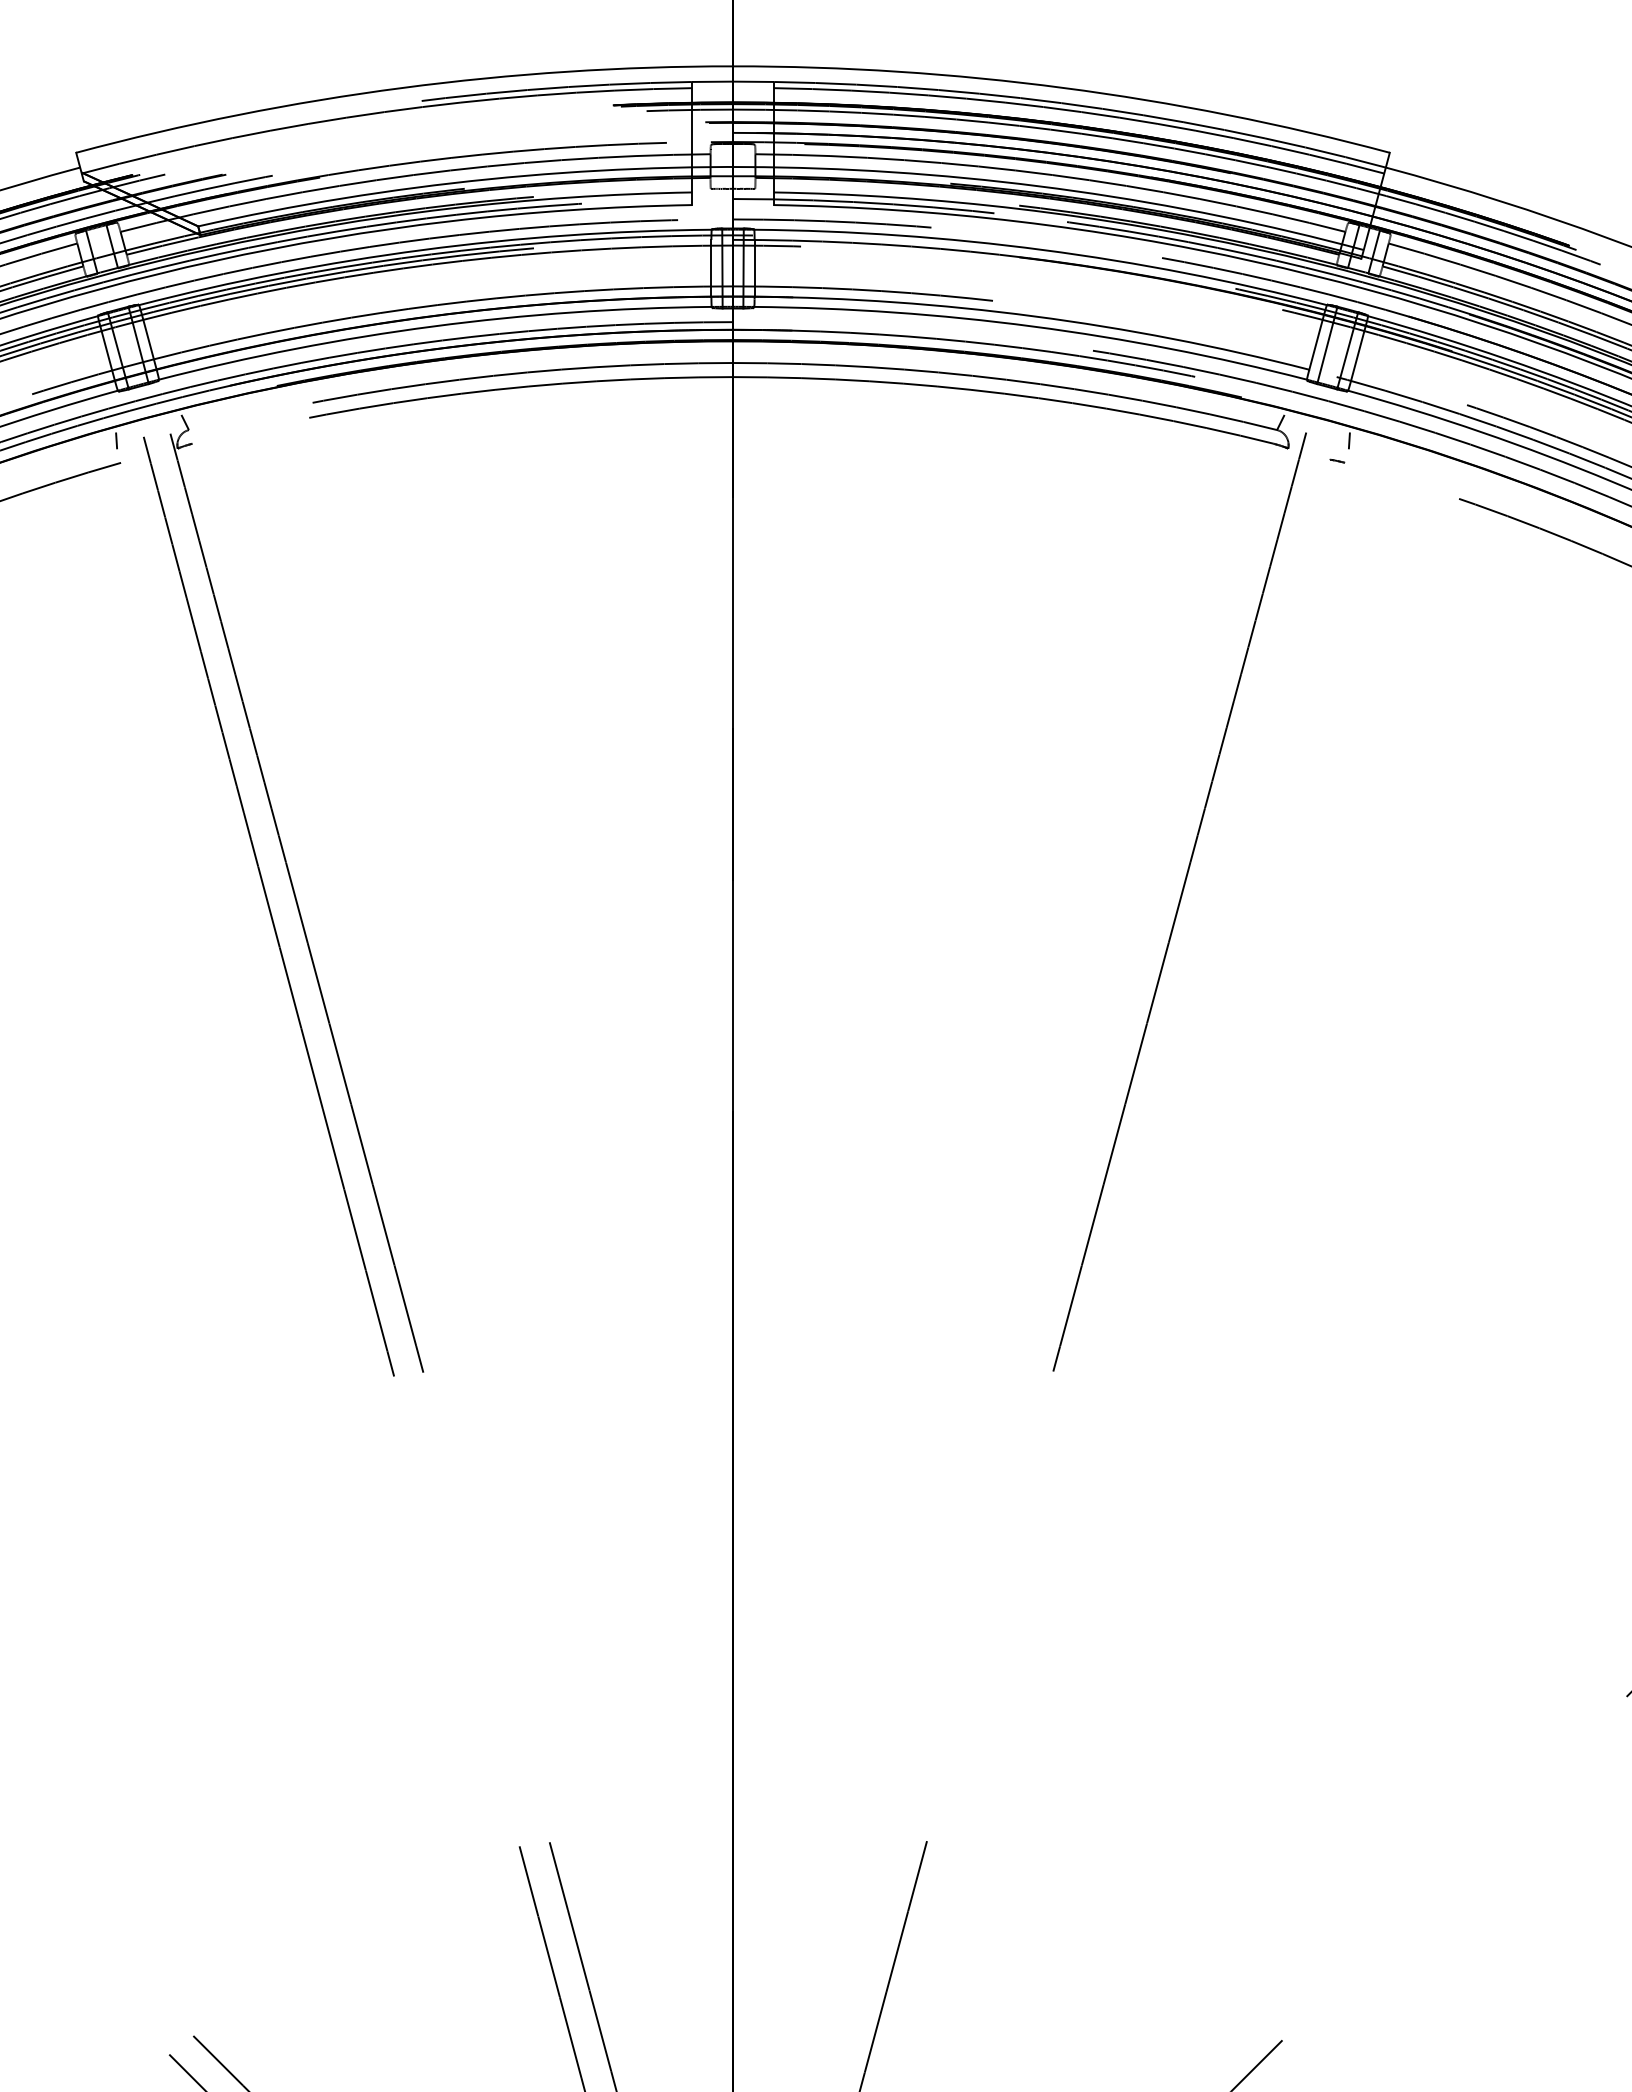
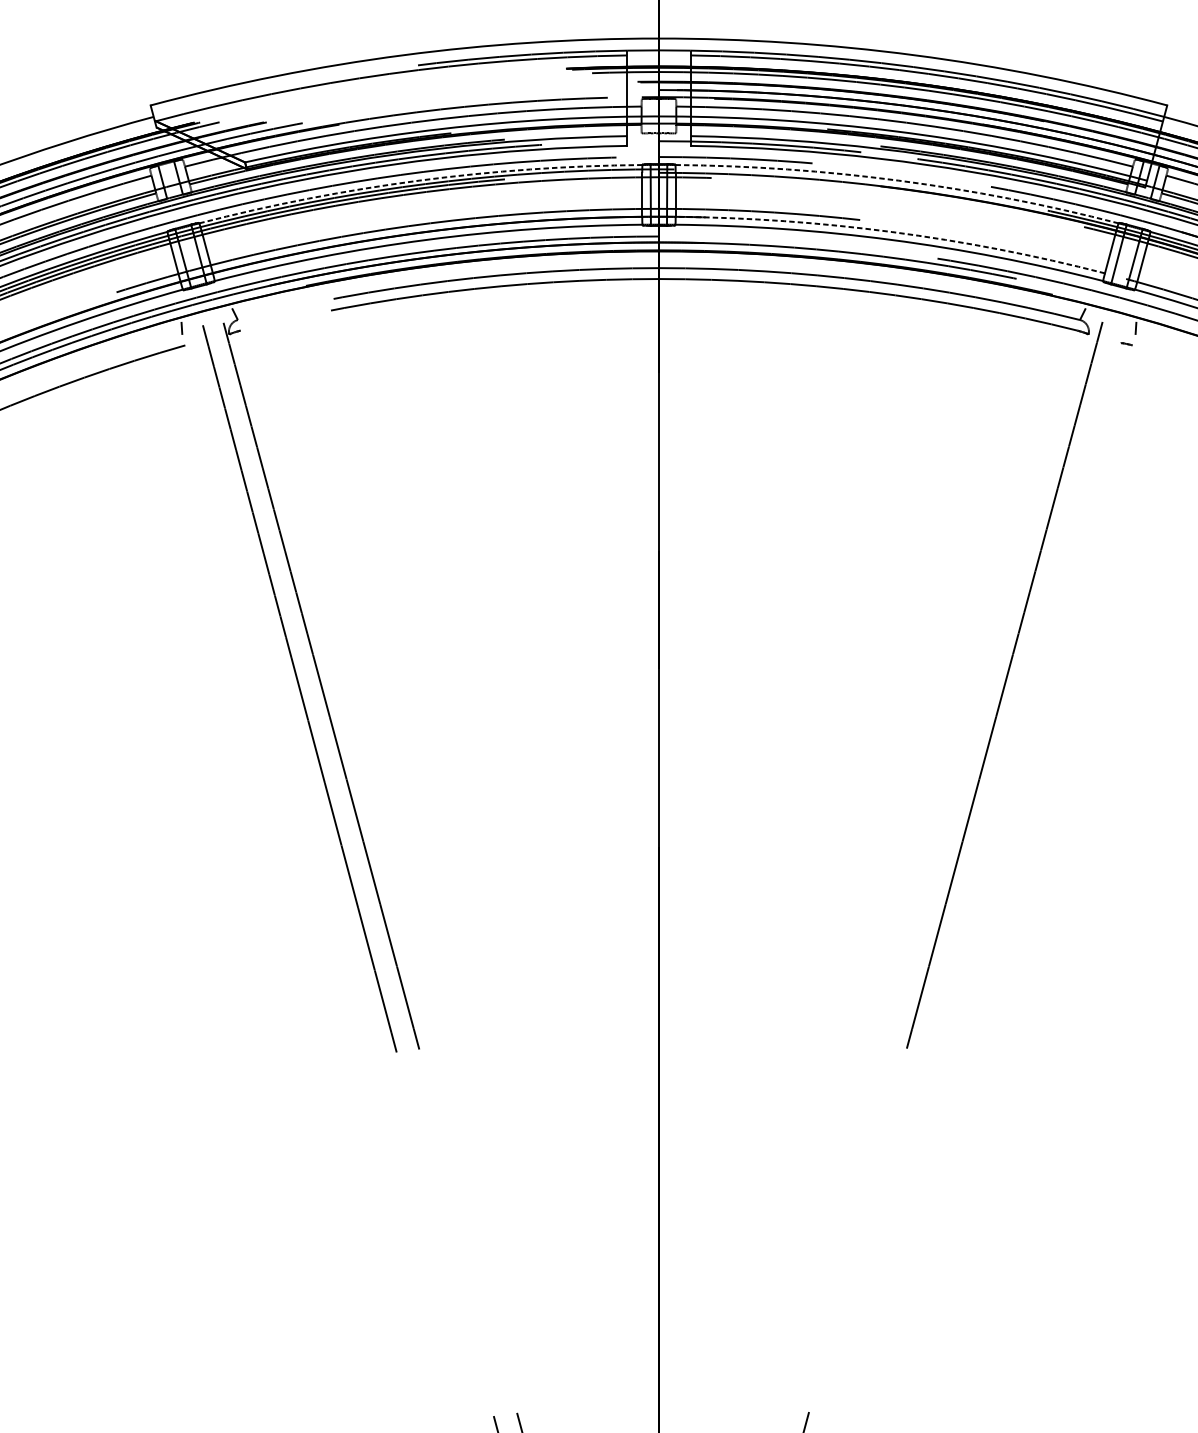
arc: (423, 249) -> (419, 180), solid -> dashed
arc: (1042, 249) -> (898, 180), solid -> dashed
arc: (1034, 316) -> (892, 232), solid -> dashed

